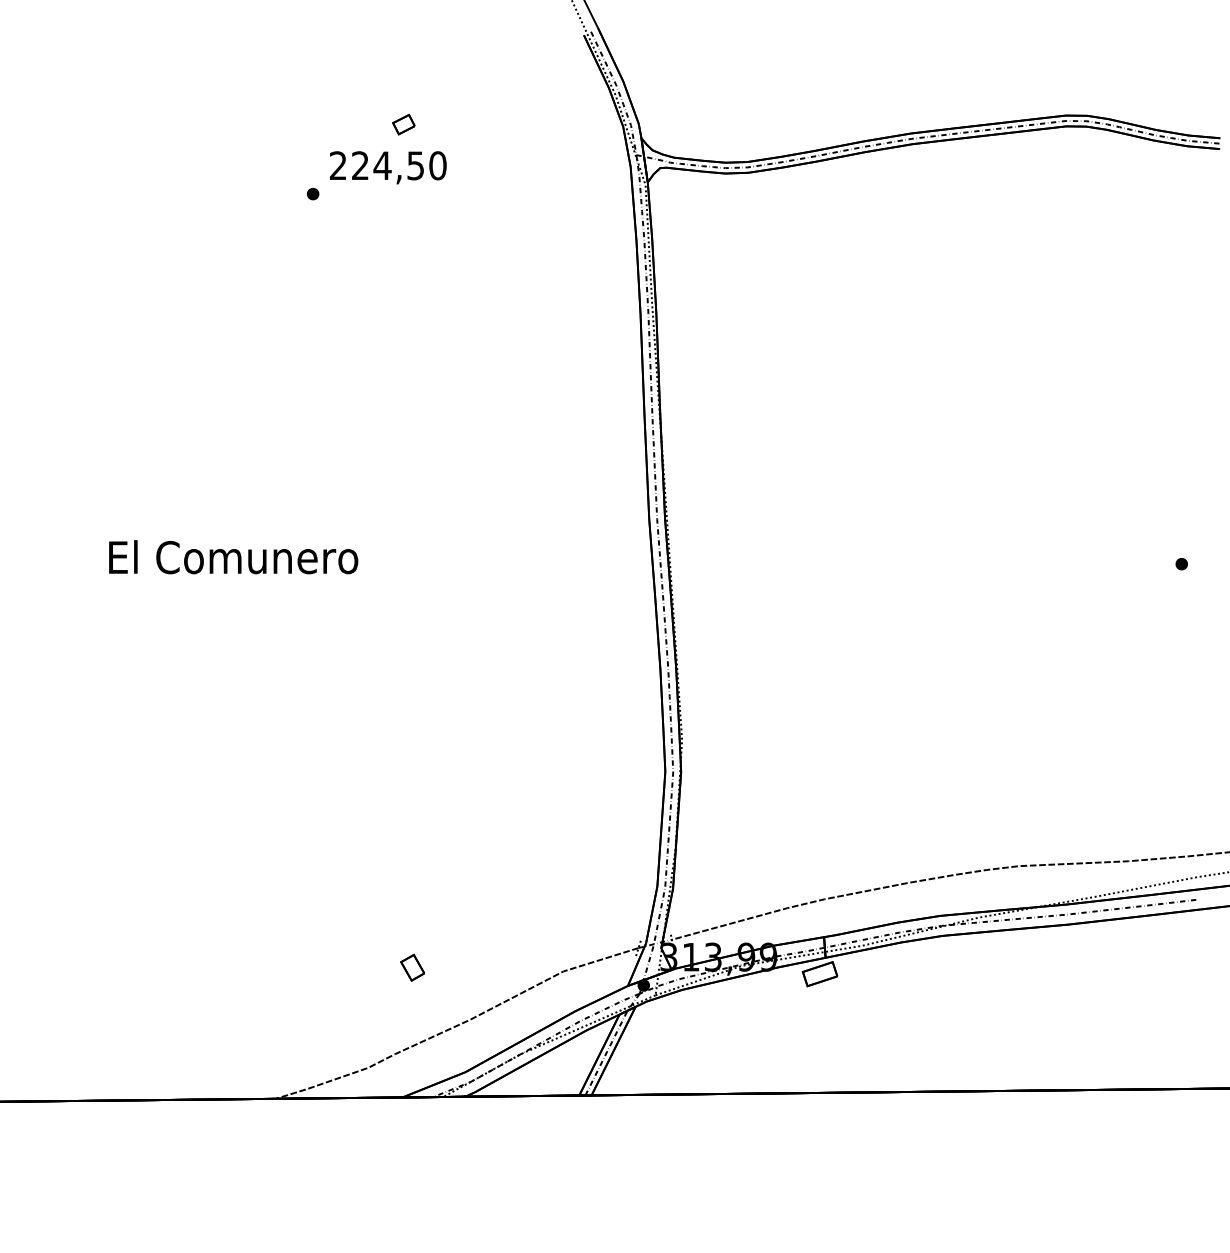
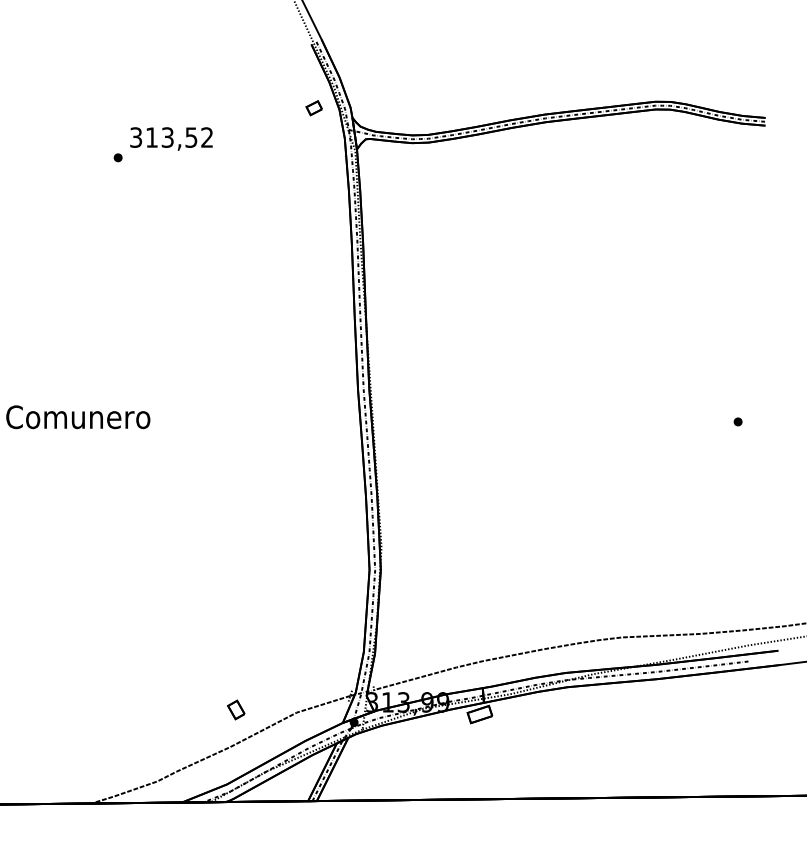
part: (403, 124) -> (313, 108), moved
text: (388, 165) -> (171, 137), 224,50 -> 313,52
part: (412, 967) -> (236, 709), moved

